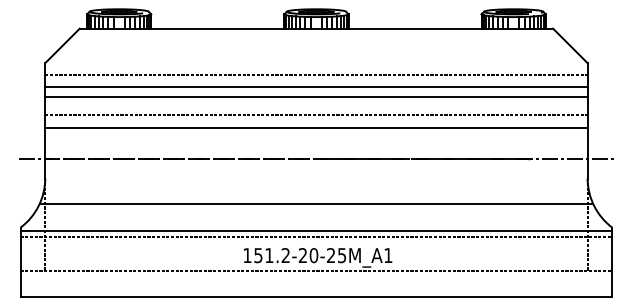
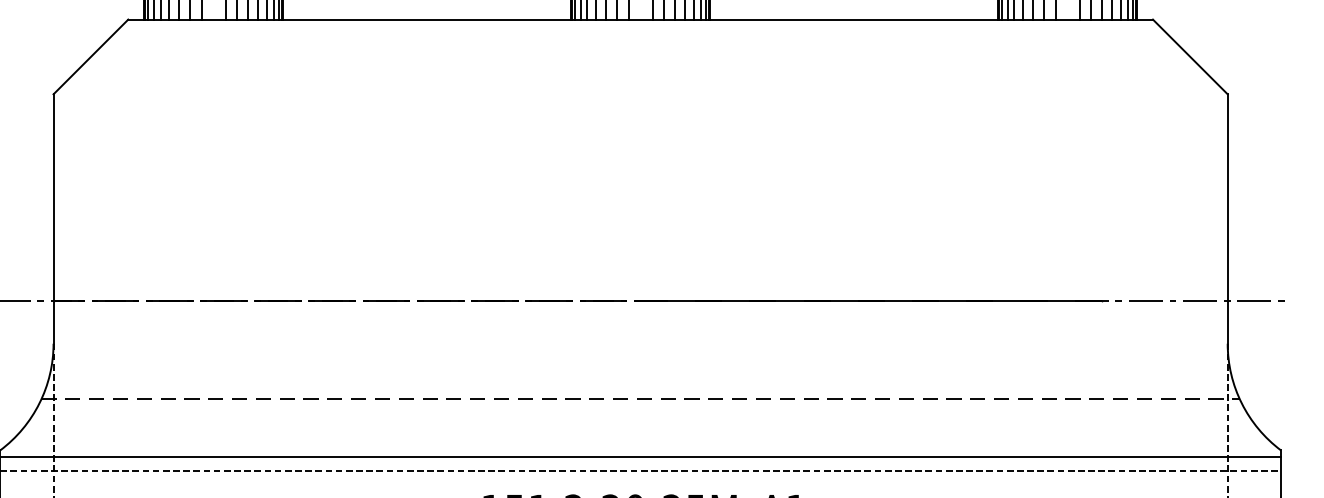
line: (316, 75) -> (640, 121), removed
line: (316, 86) -> (640, 144), removed
line: (316, 97) -> (640, 168), removed
line: (316, 114) -> (640, 205), removed
line: (316, 127) -> (640, 233), removed
line: (316, 204) -> (640, 400), solid -> dashed

